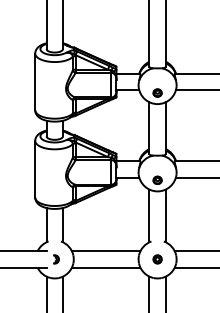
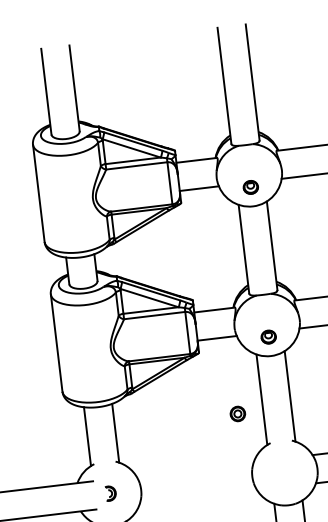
line: (105, 251) -> (193, 469), removed
part: (157, 259) -> (237, 414), moved
line: (105, 267) -> (197, 497), removed

